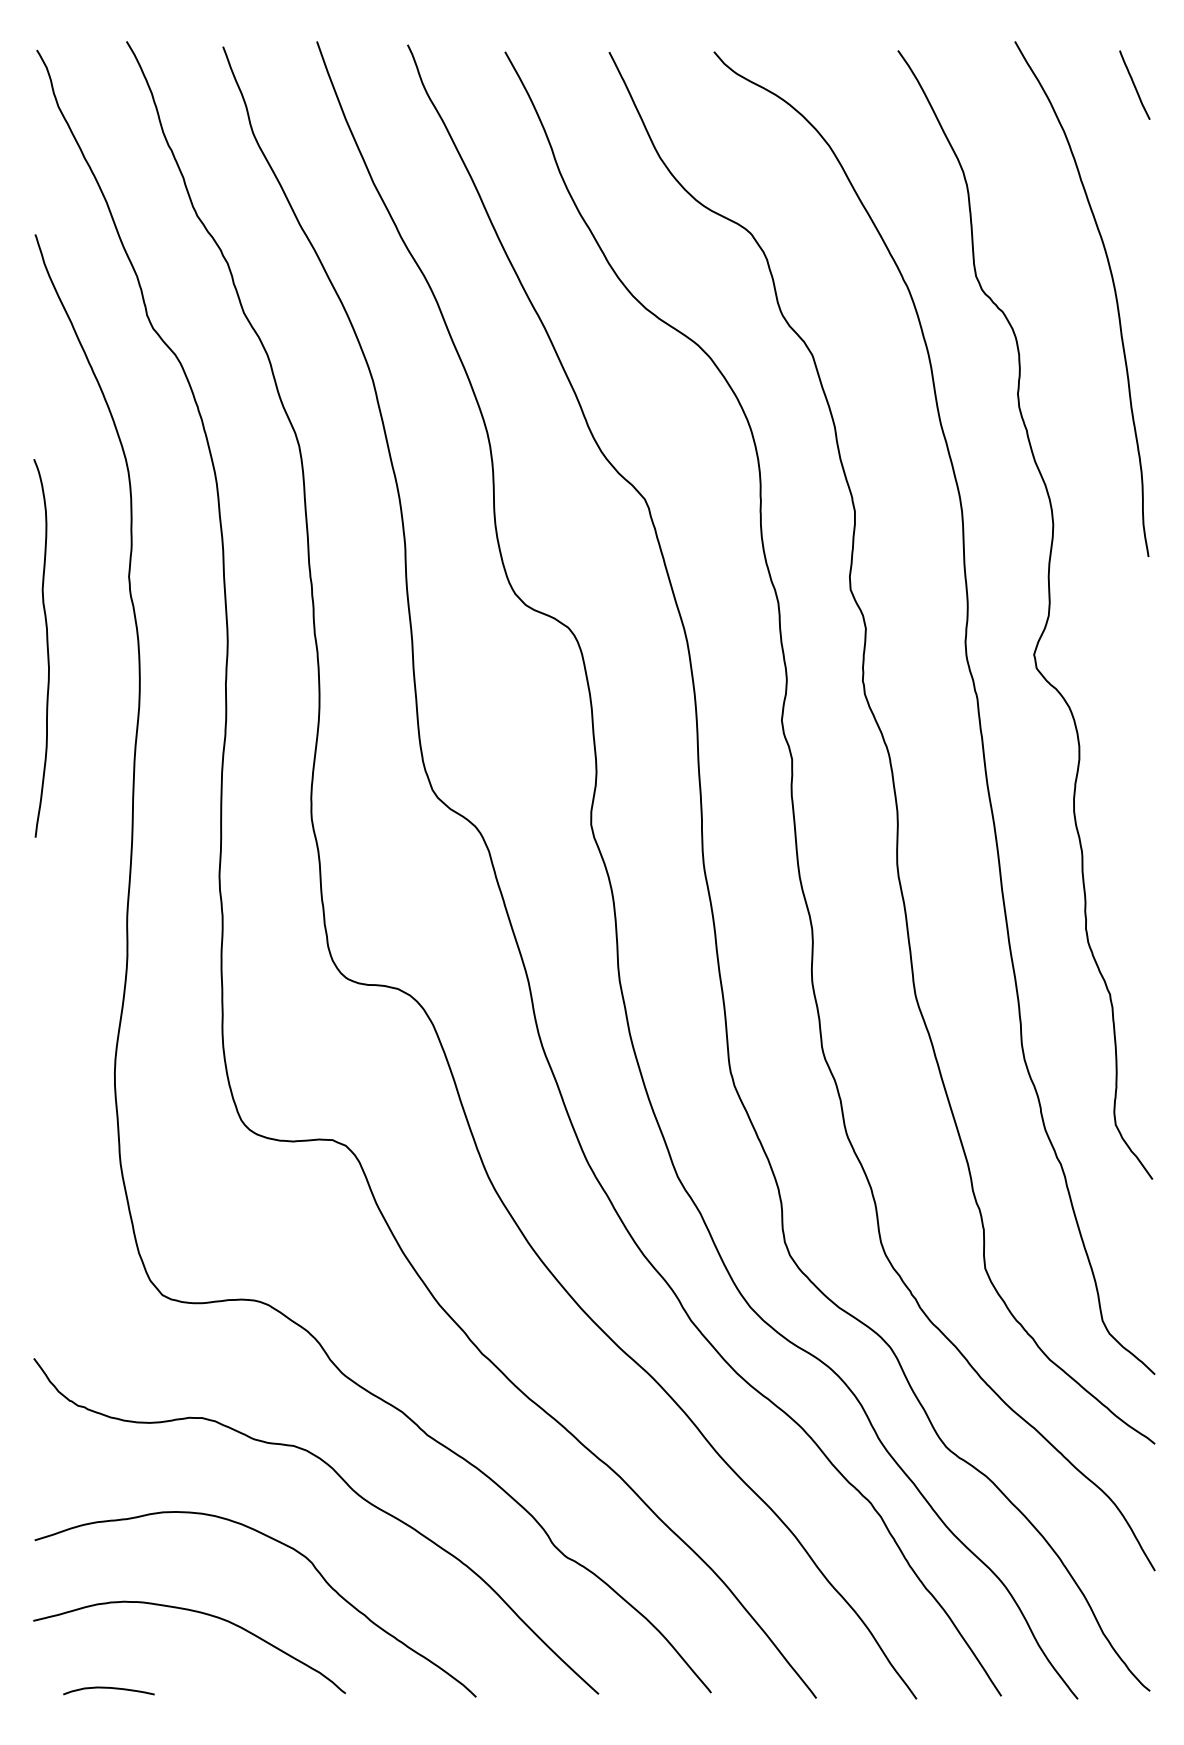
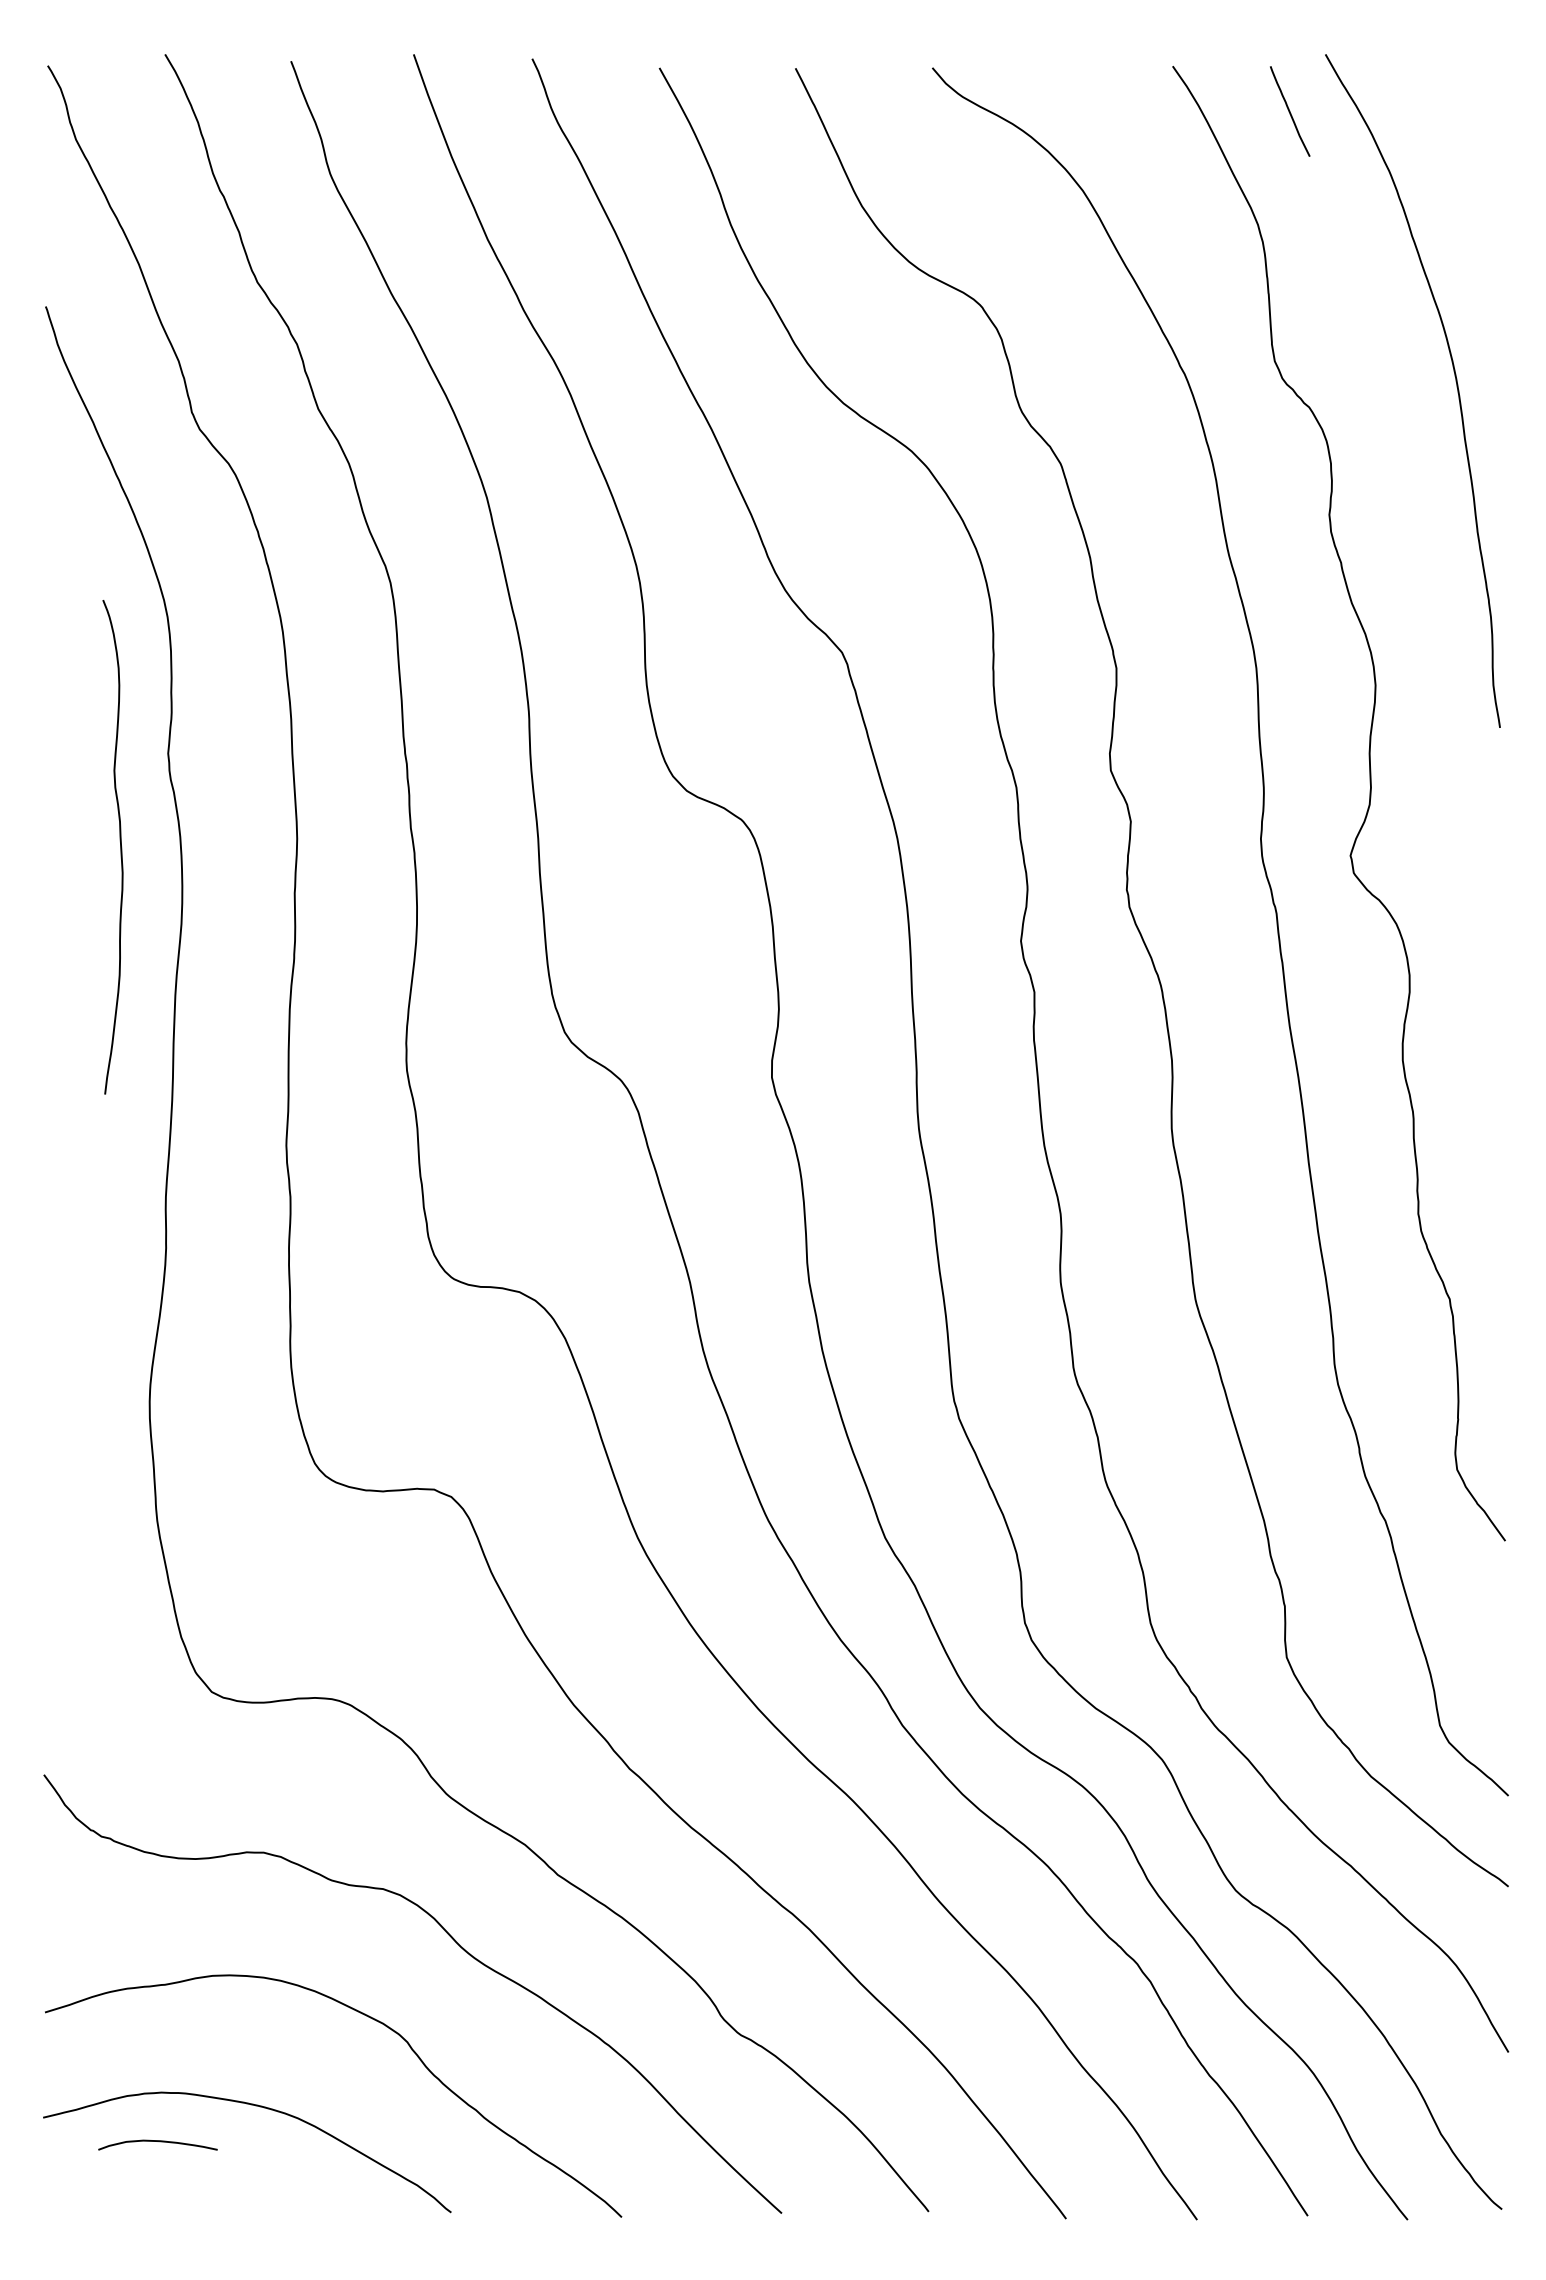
curve: (1135, 85) -> (1290, 111), moved
curve: (47, 648) -> (120, 847), moved
curve: (110, 1688) -> (159, 2142), moved

